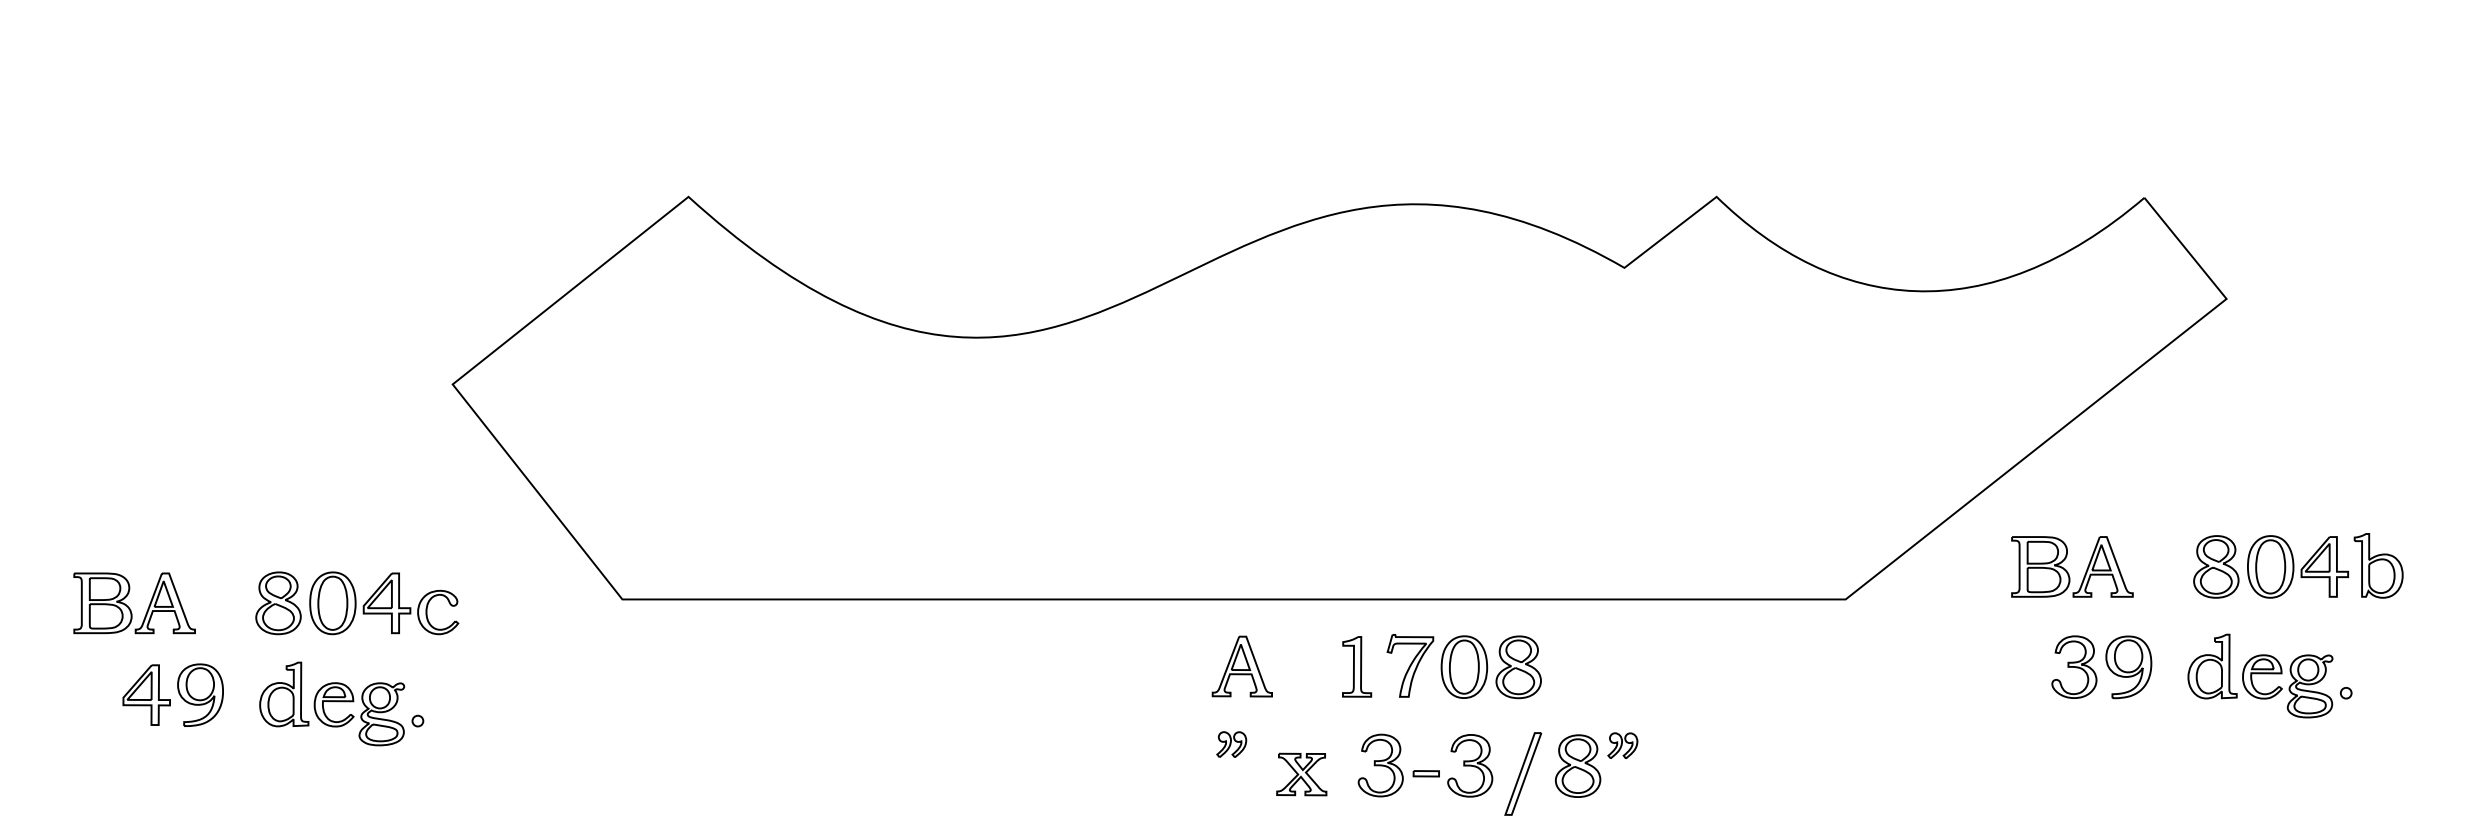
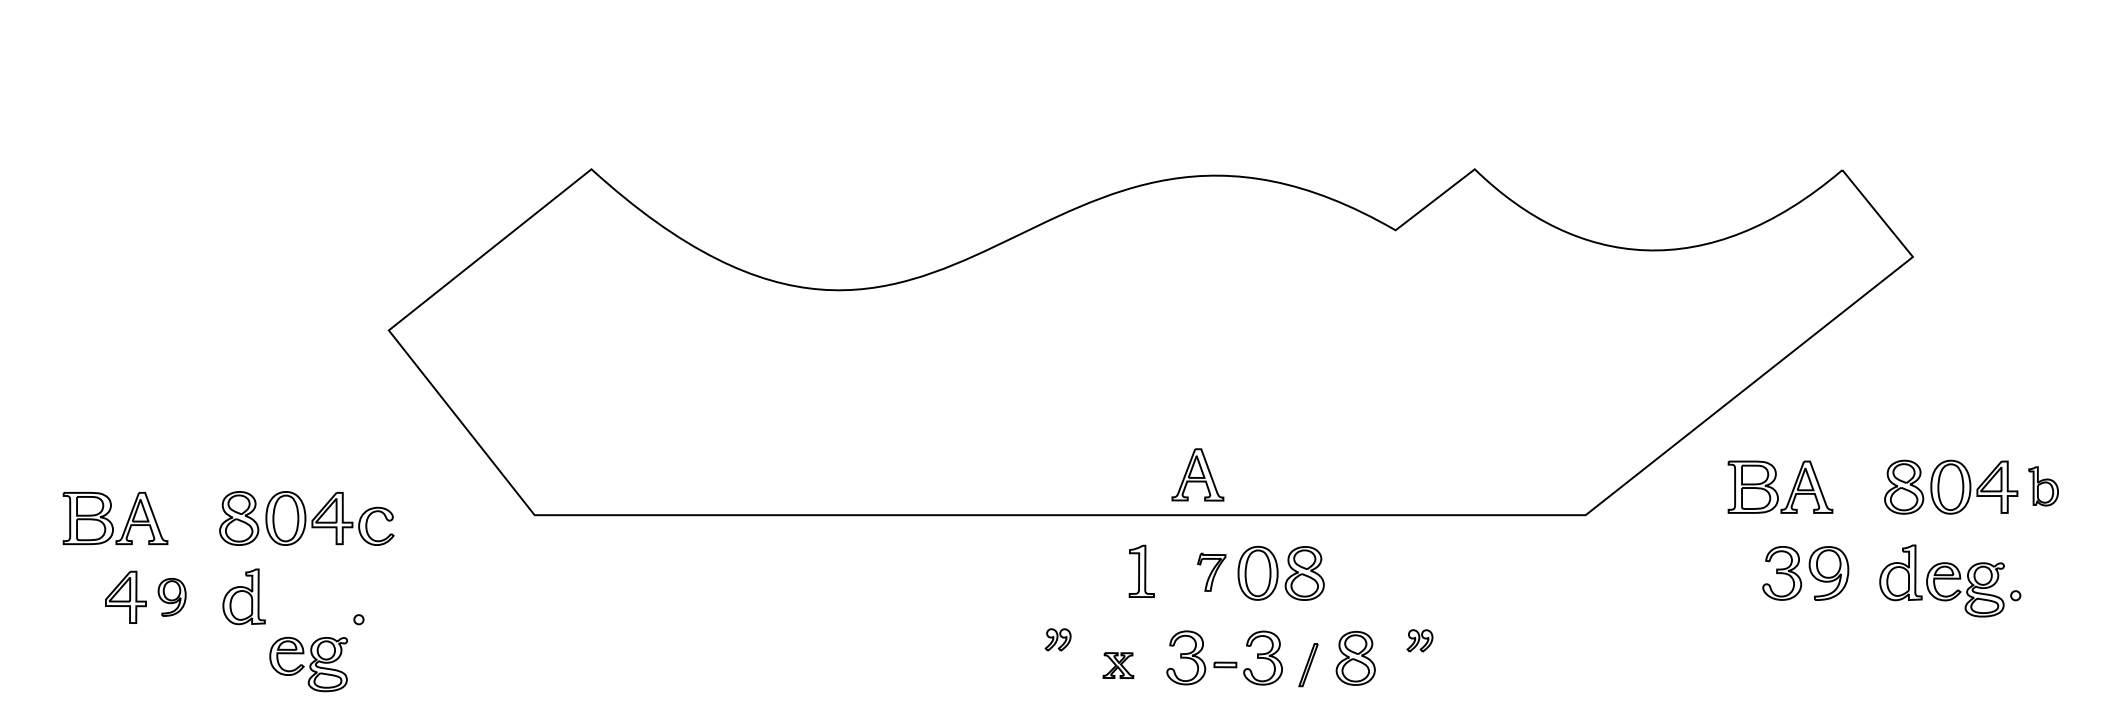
part: (2378, 565) -> (2043, 486), size x0.7
part: (1410, 665) -> (1211, 571), size x0.7
part: (1241, 666) -> (1197, 474), moved
part: (1357, 666) -> (1142, 571), moved
part: (200, 694) -> (172, 596), size x0.7
part: (359, 714) -> (308, 664), moved
part: (1622, 745) -> (1419, 640), moved
part: (1522, 773) -> (1308, 664), size x0.6
part: (1301, 774) -> (1118, 665), size x0.7

